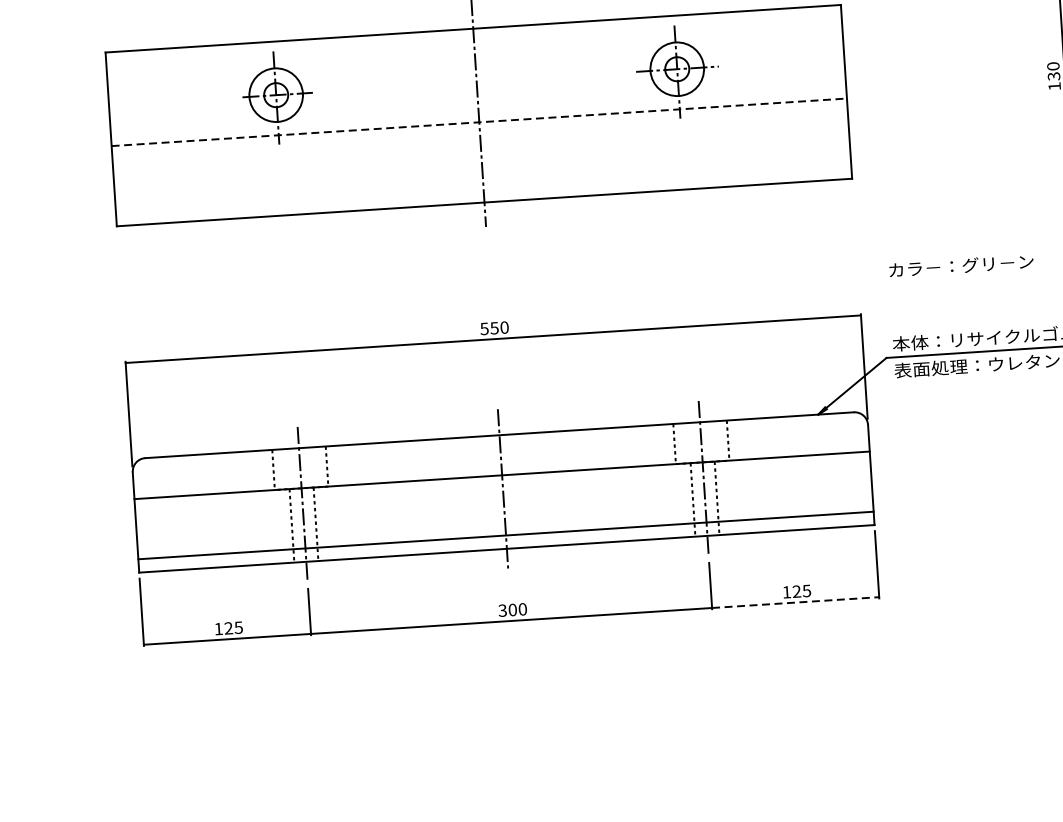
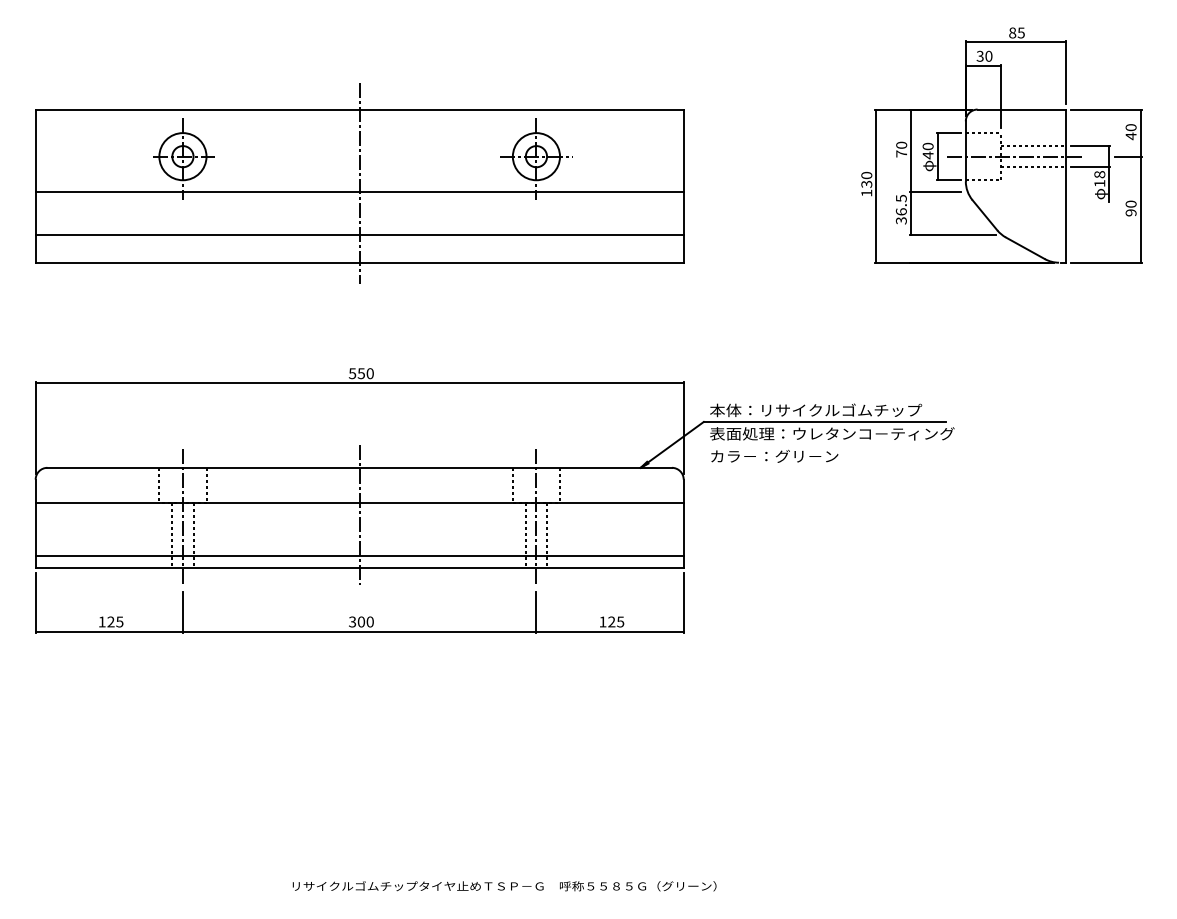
line: (480, 122) -> (360, 192), dashed -> solid
line: (482, 171) -> (359, 235), added
text: (961, 264) -> (774, 455), moved
line: (796, 602) -> (610, 631), dashed -> solid

